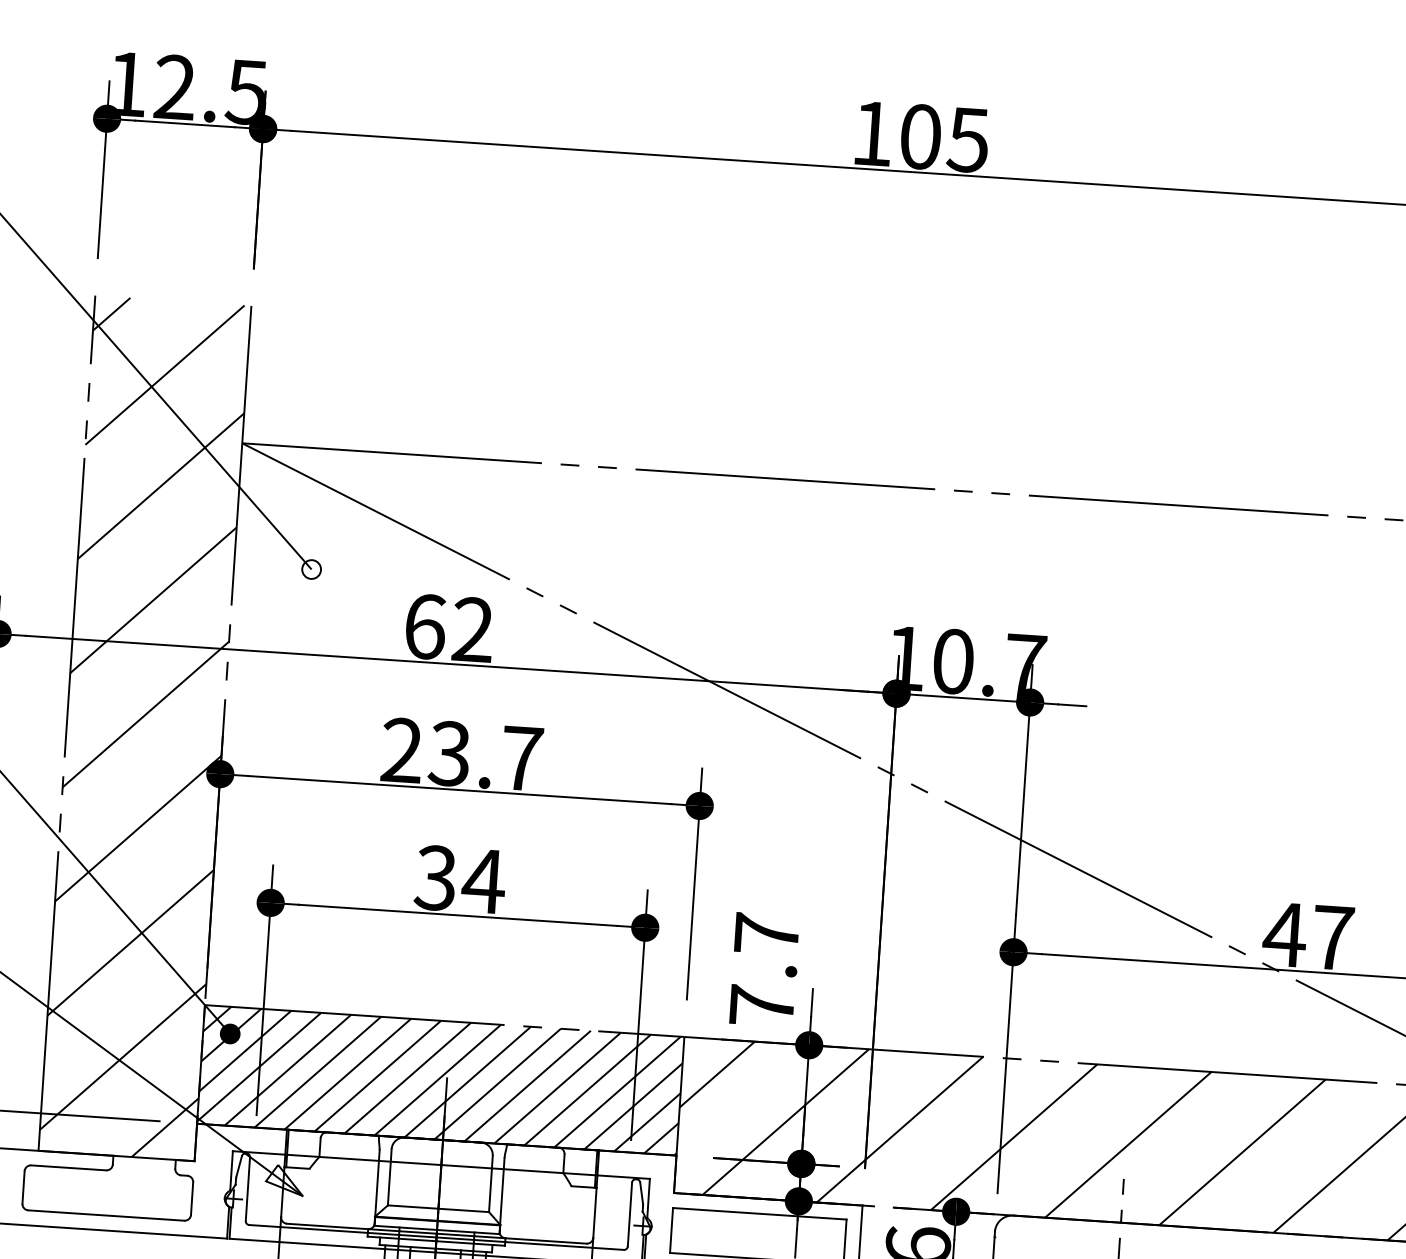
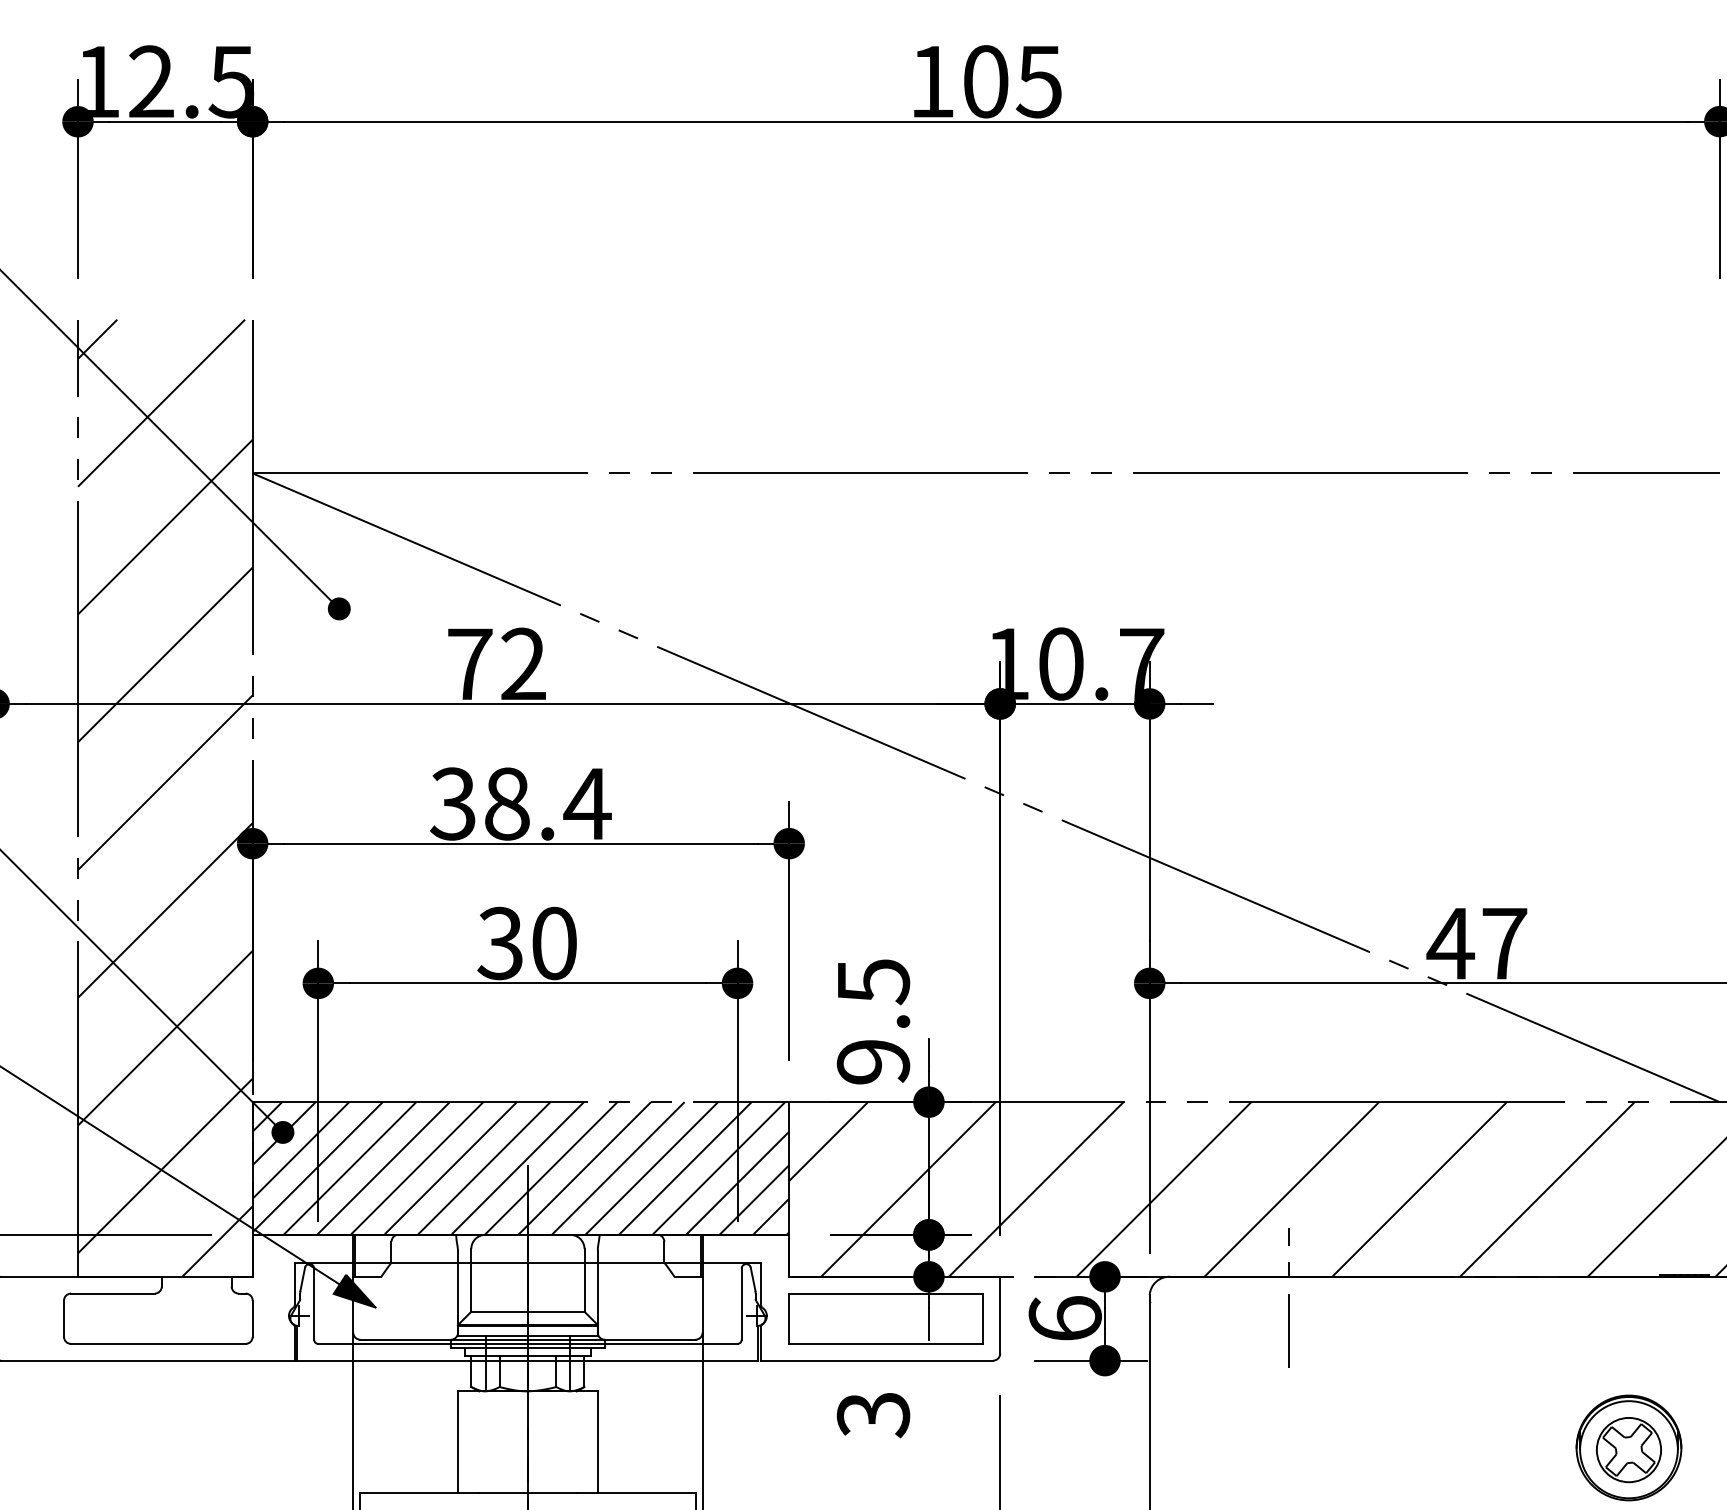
fill: (310, 569) -> (338, 608), added
text: (425, 626) -> (470, 663), 62 -> 72
text: (462, 754) -> (520, 803), 23.7 -> 38.4
text: (483, 881) -> (553, 943), 34 -> 30
text: (764, 969) -> (873, 1021), 7.7 -> 9.5
fill: (284, 1179) -> (354, 1290), added

